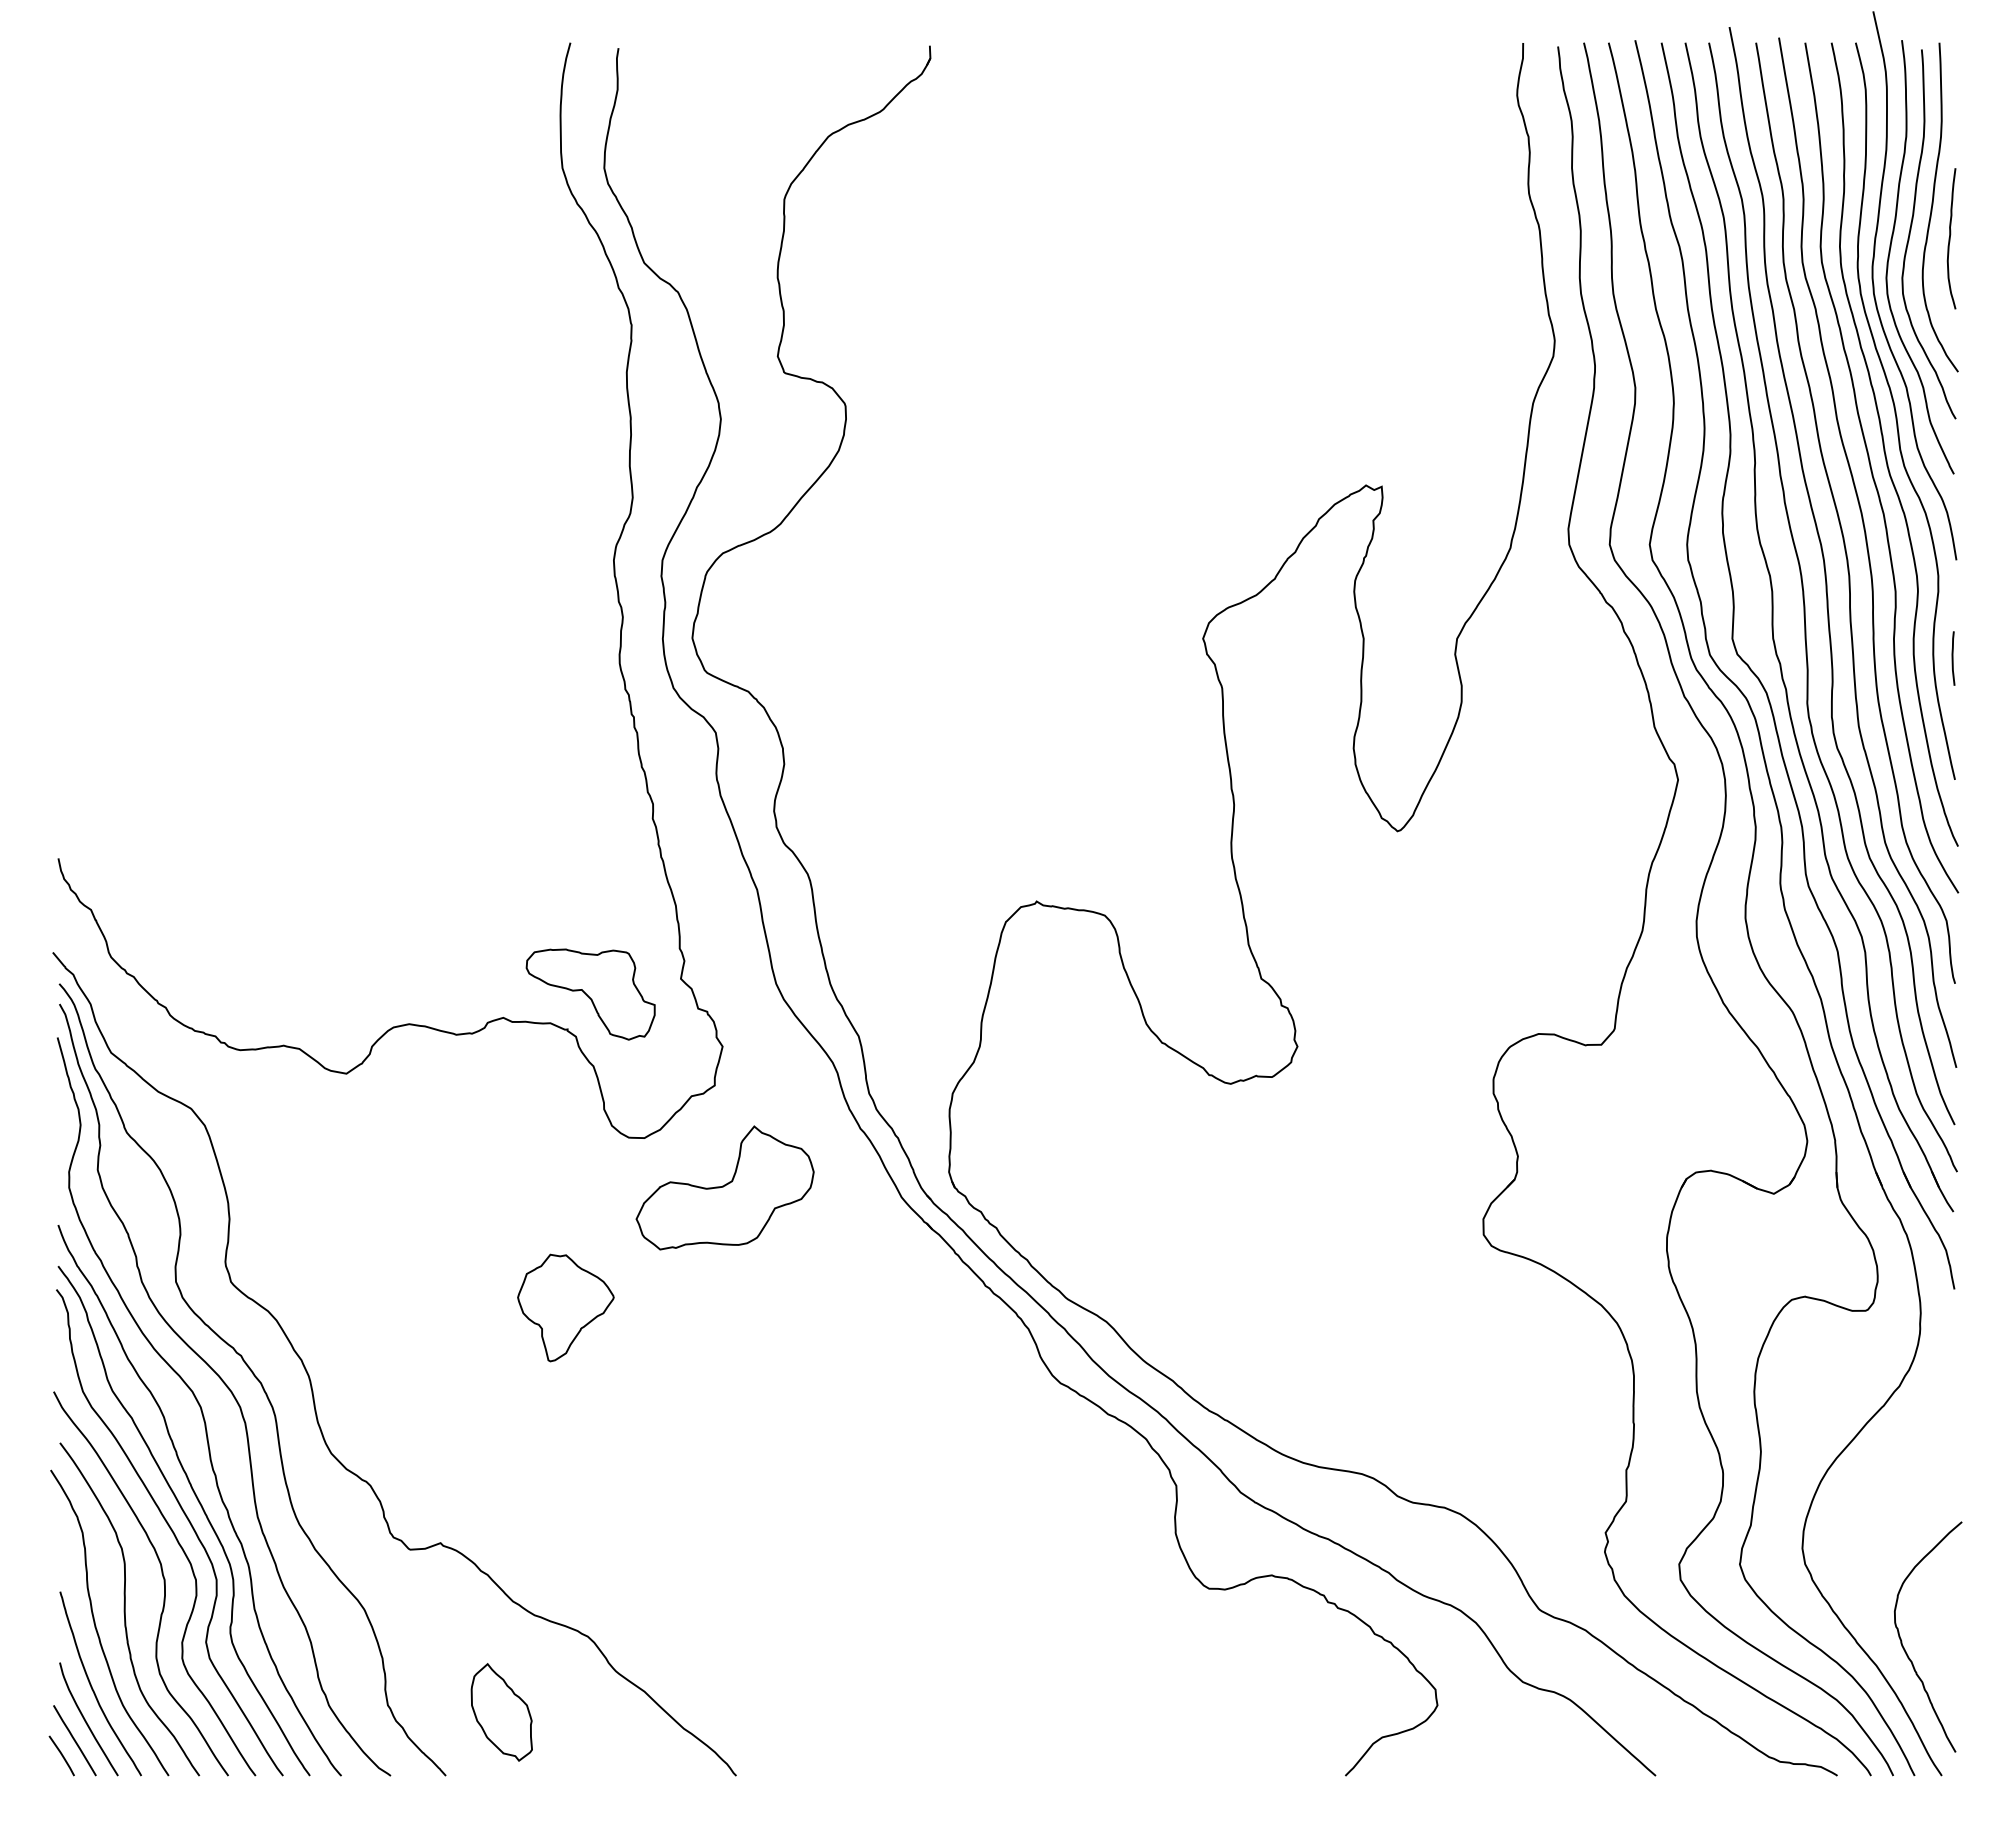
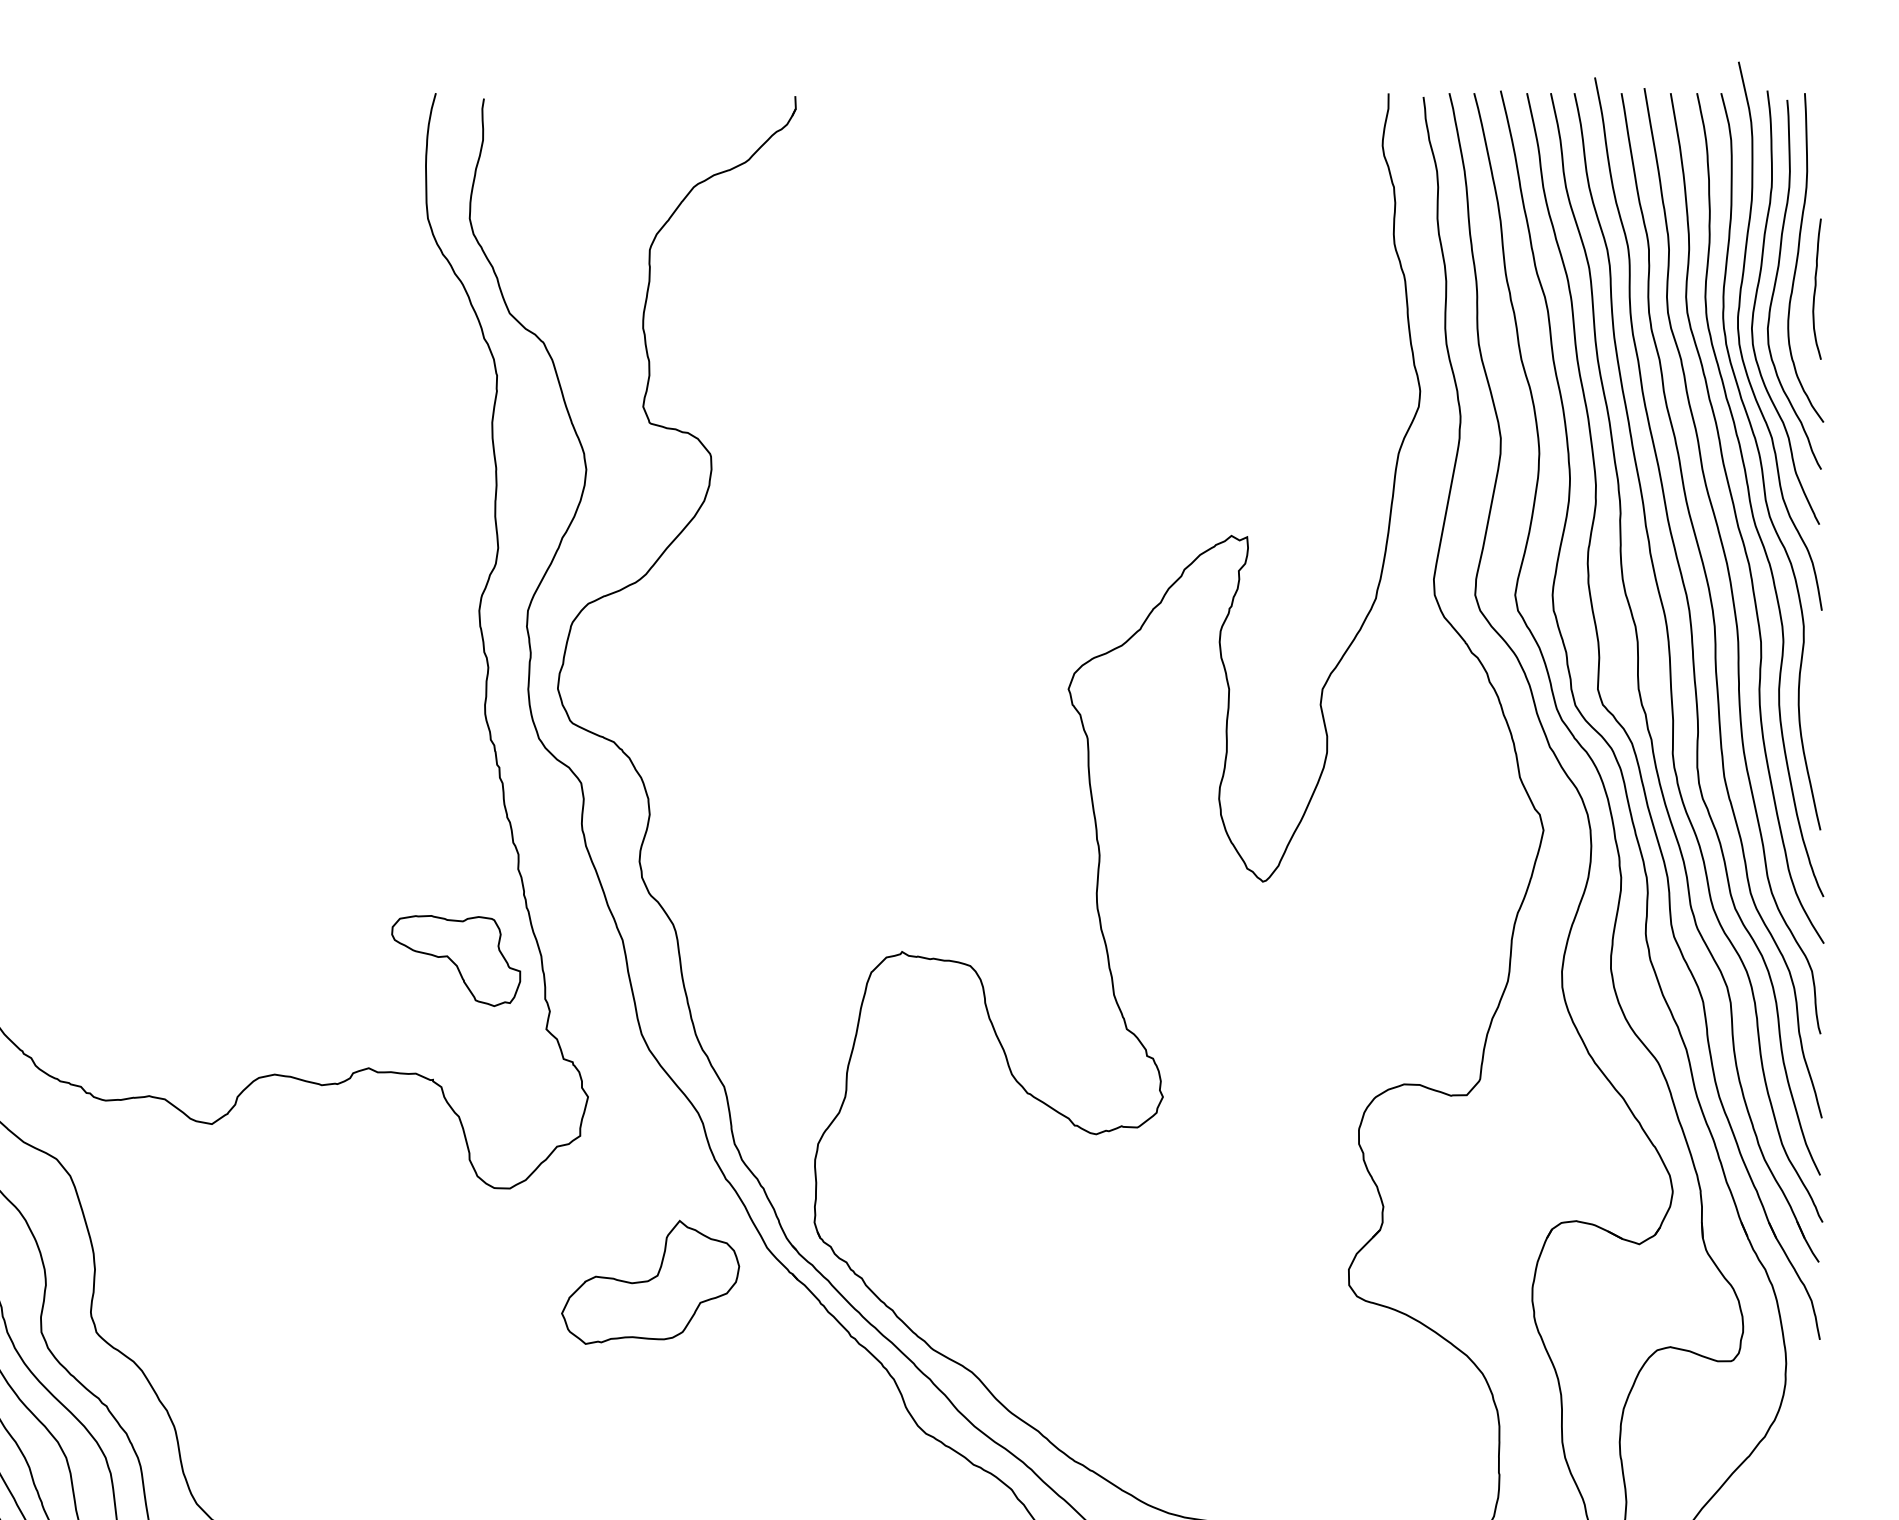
curve: (1953, 658) -> (1818, 708), removed
part: (590, 994) -> (455, 960), moved
part: (724, 1187) -> (649, 1281), moved
part: (565, 1307) -> (430, 1357), removed

